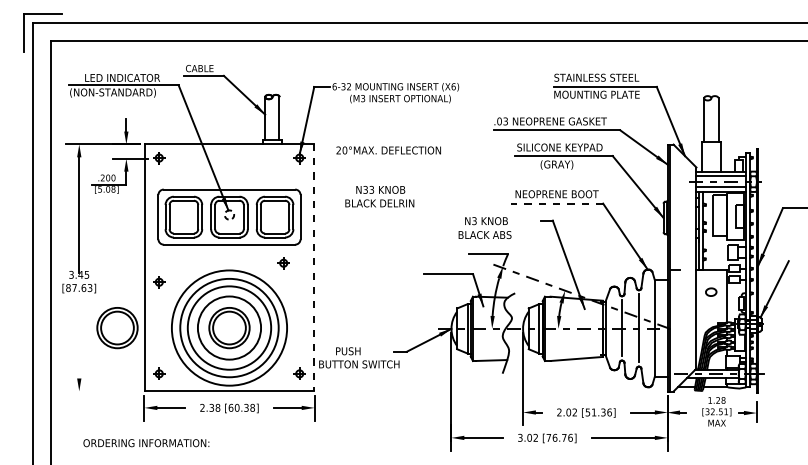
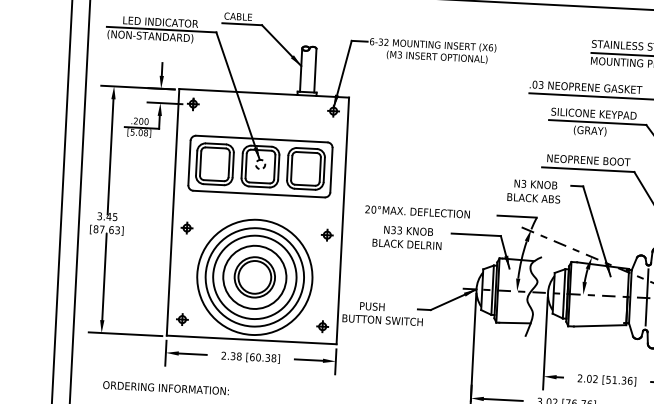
text: (388, 150) -> (417, 211), moved
text: (379, 196) -> (407, 237), moved
line: (556, 203) -> (587, 169), dashed -> solid
text: (484, 227) -> (533, 190), moved
part: (283, 263) -> (327, 235), moved
line: (314, 267) -> (342, 221), dashed -> solid
part: (117, 328) -> (142, 272), removed
line: (79, 335) -> (104, 277), added
line: (102, 391) -> (124, 334), added

